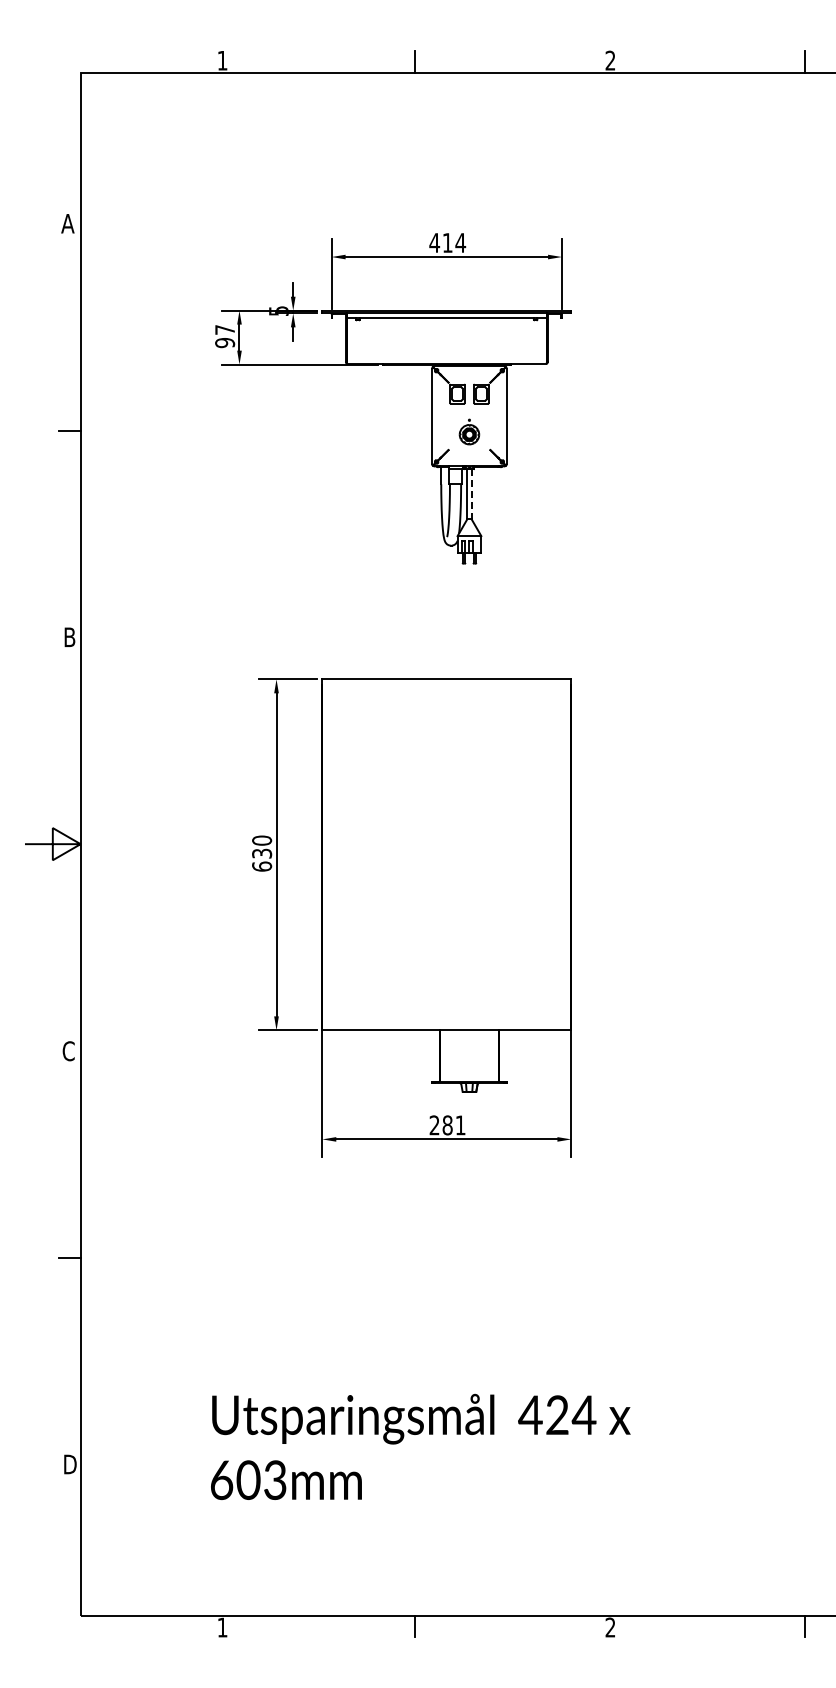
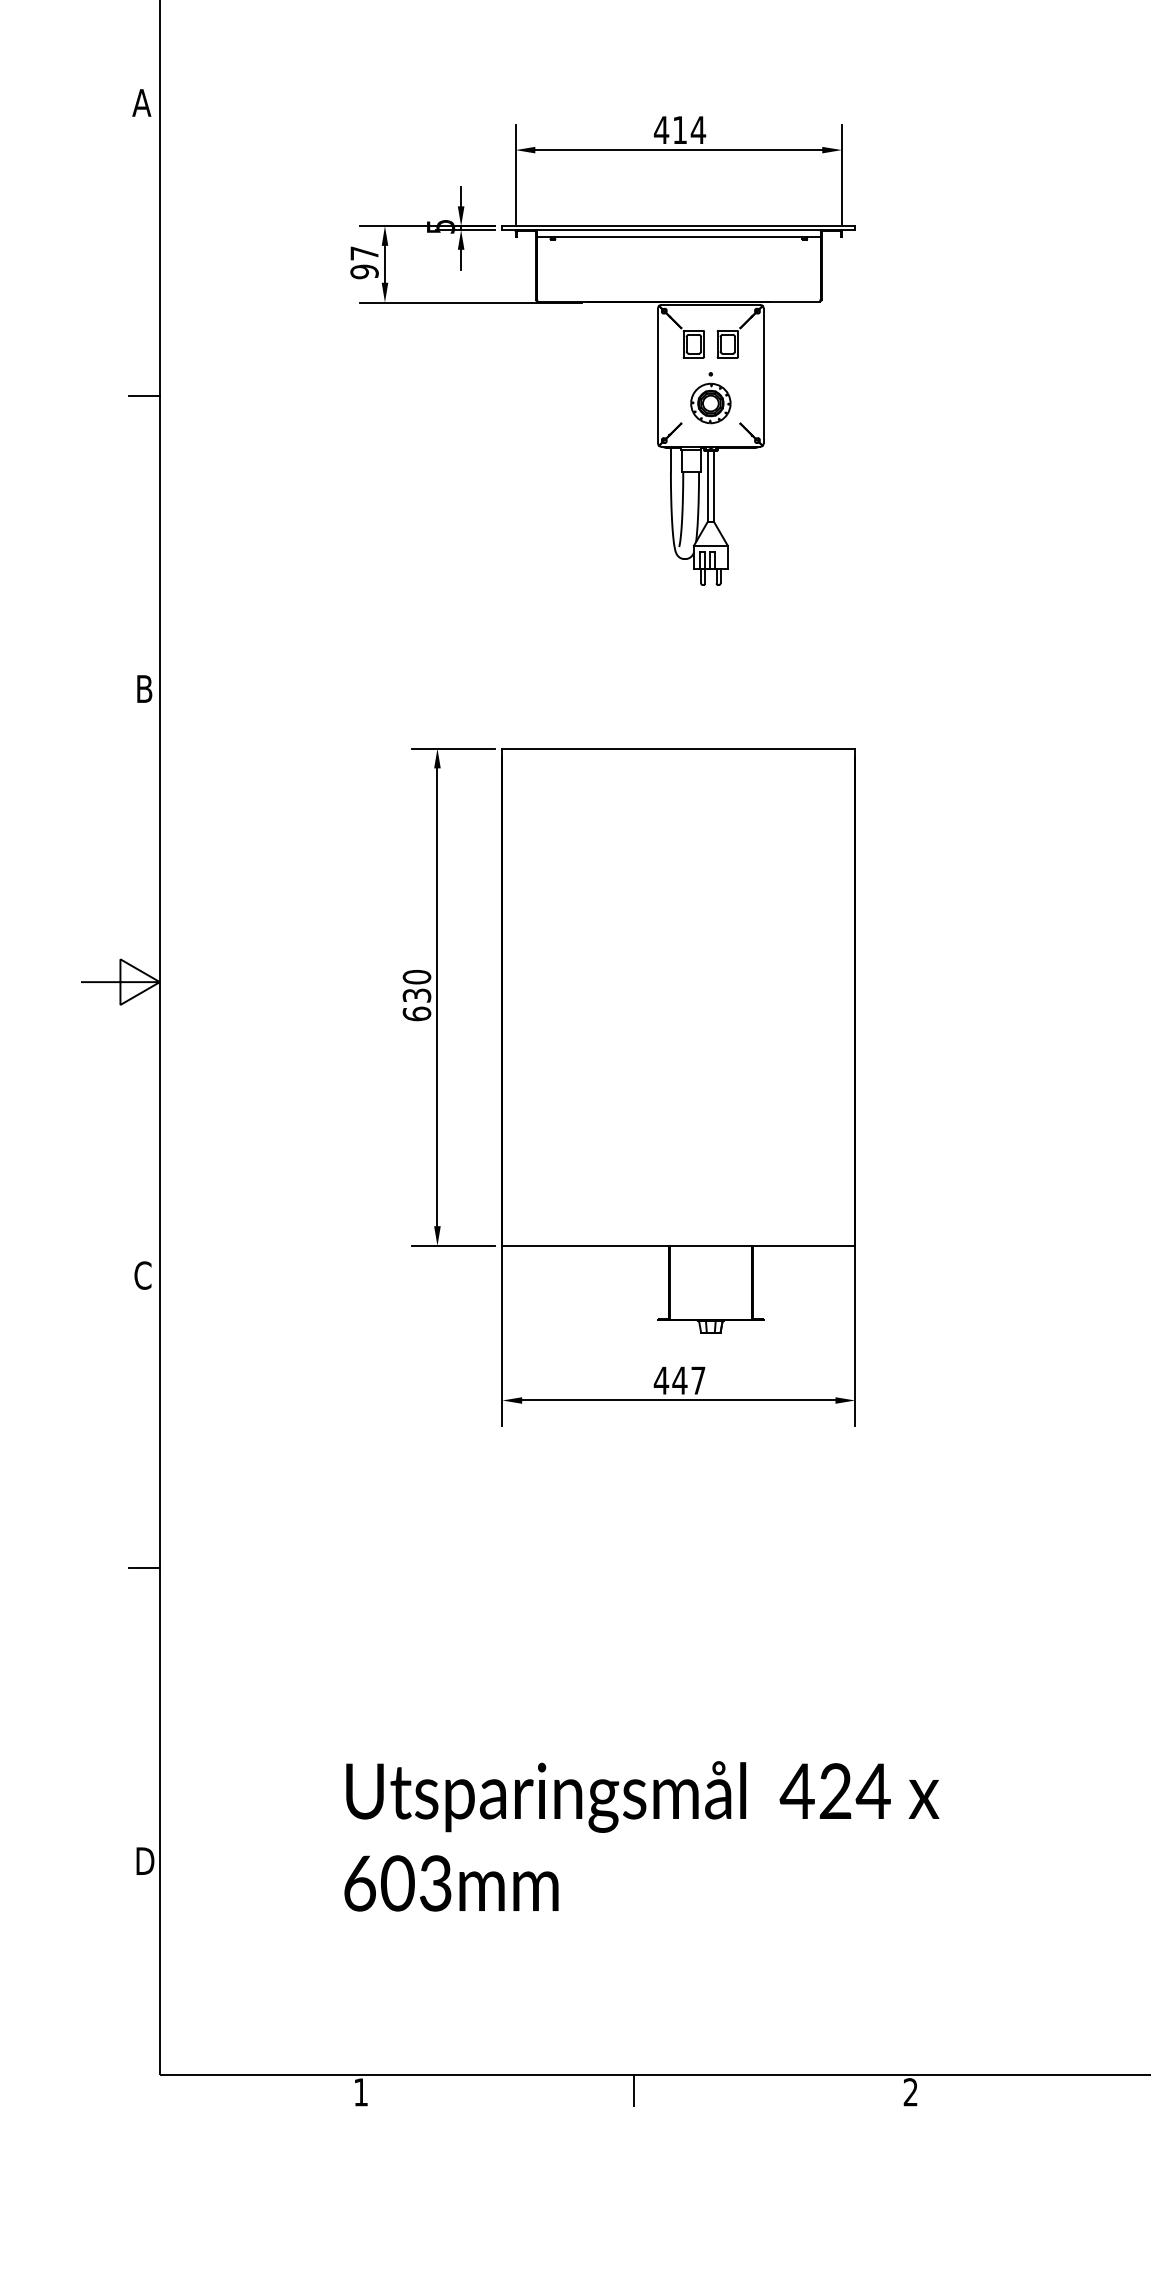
part: (469, 431) -> (710, 397), size x1.43
line: (471, 494) -> (713, 486), dashed -> solid
text: (447, 1125) -> (679, 1380), 281 -> 447

